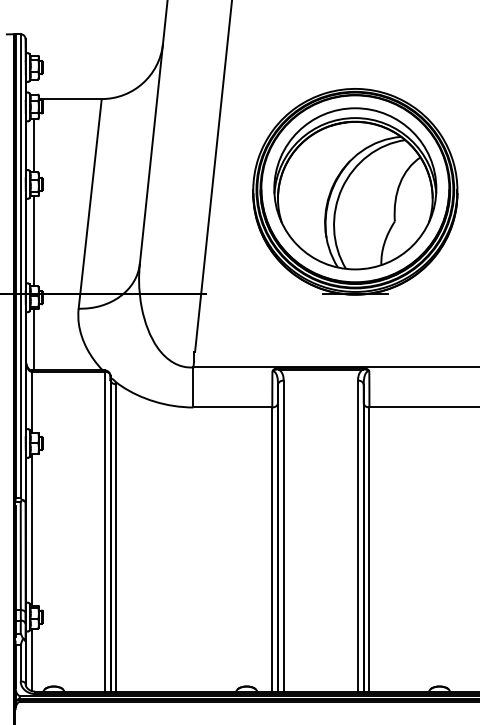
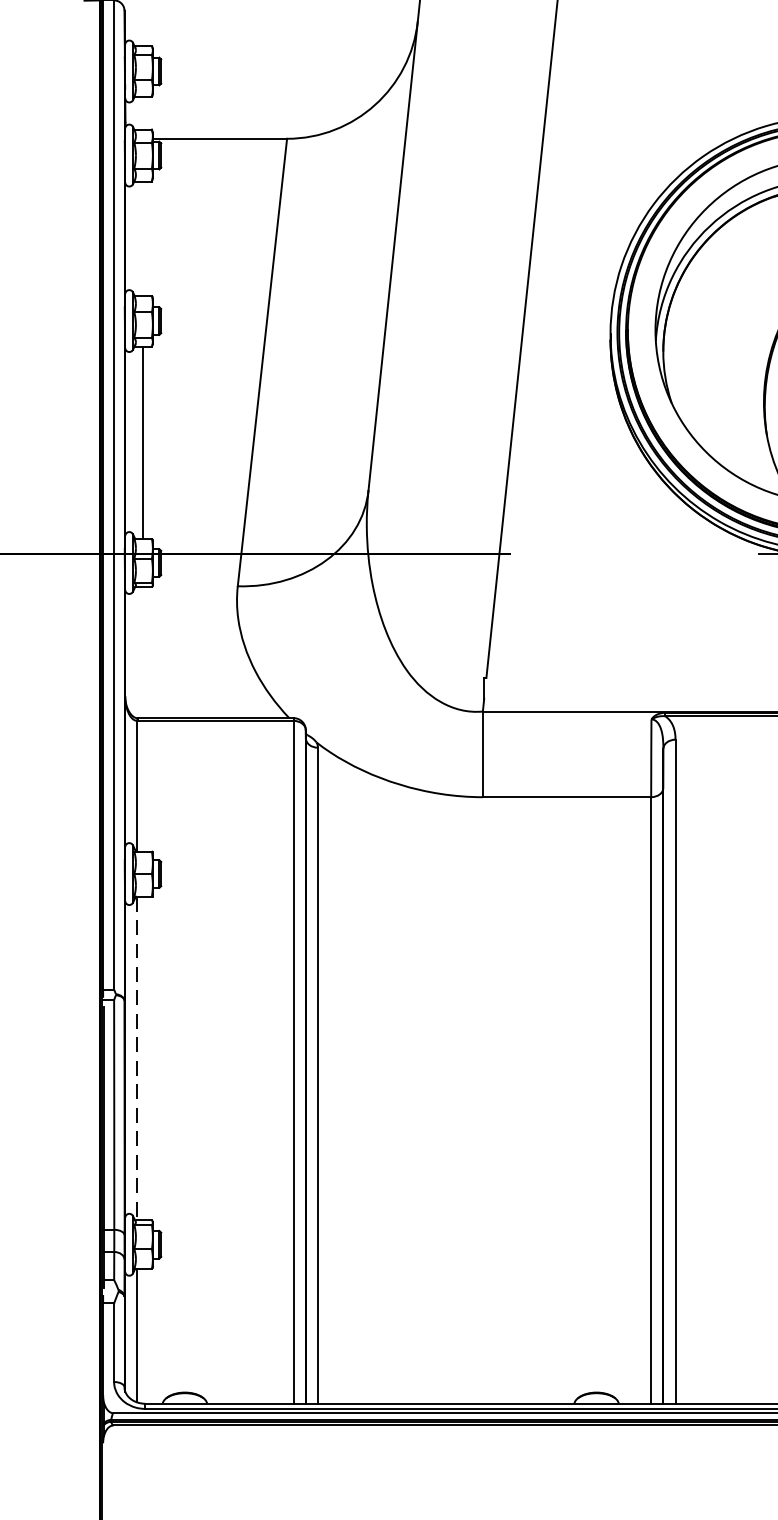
line: (34, 145) -> (143, 237), removed
line: (34, 339) -> (143, 652), removed
line: (31, 529) -> (137, 1057), solid -> dashed

